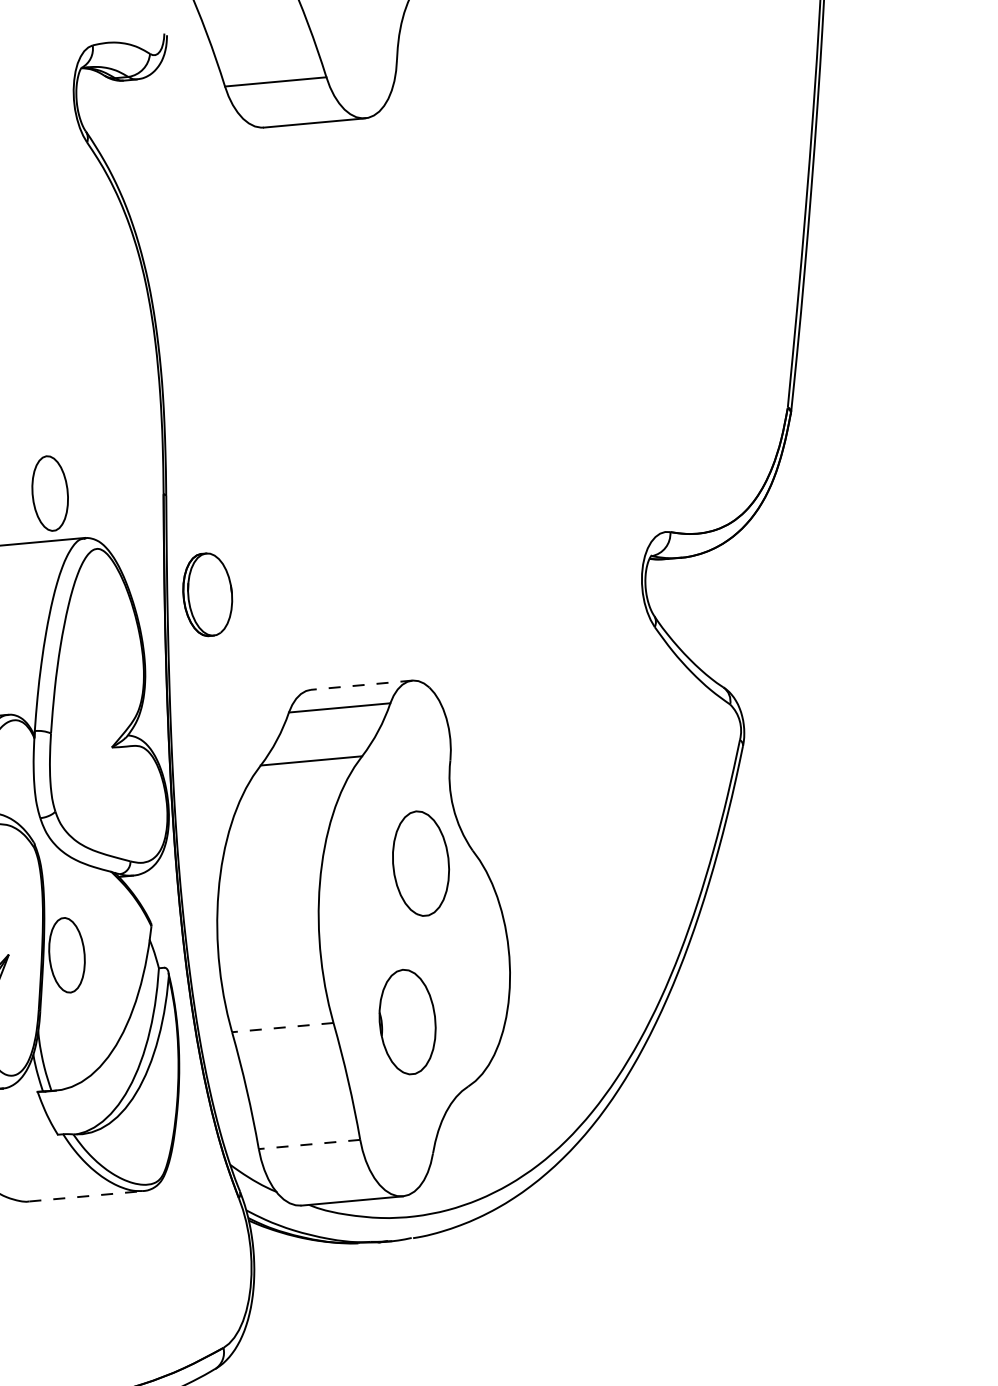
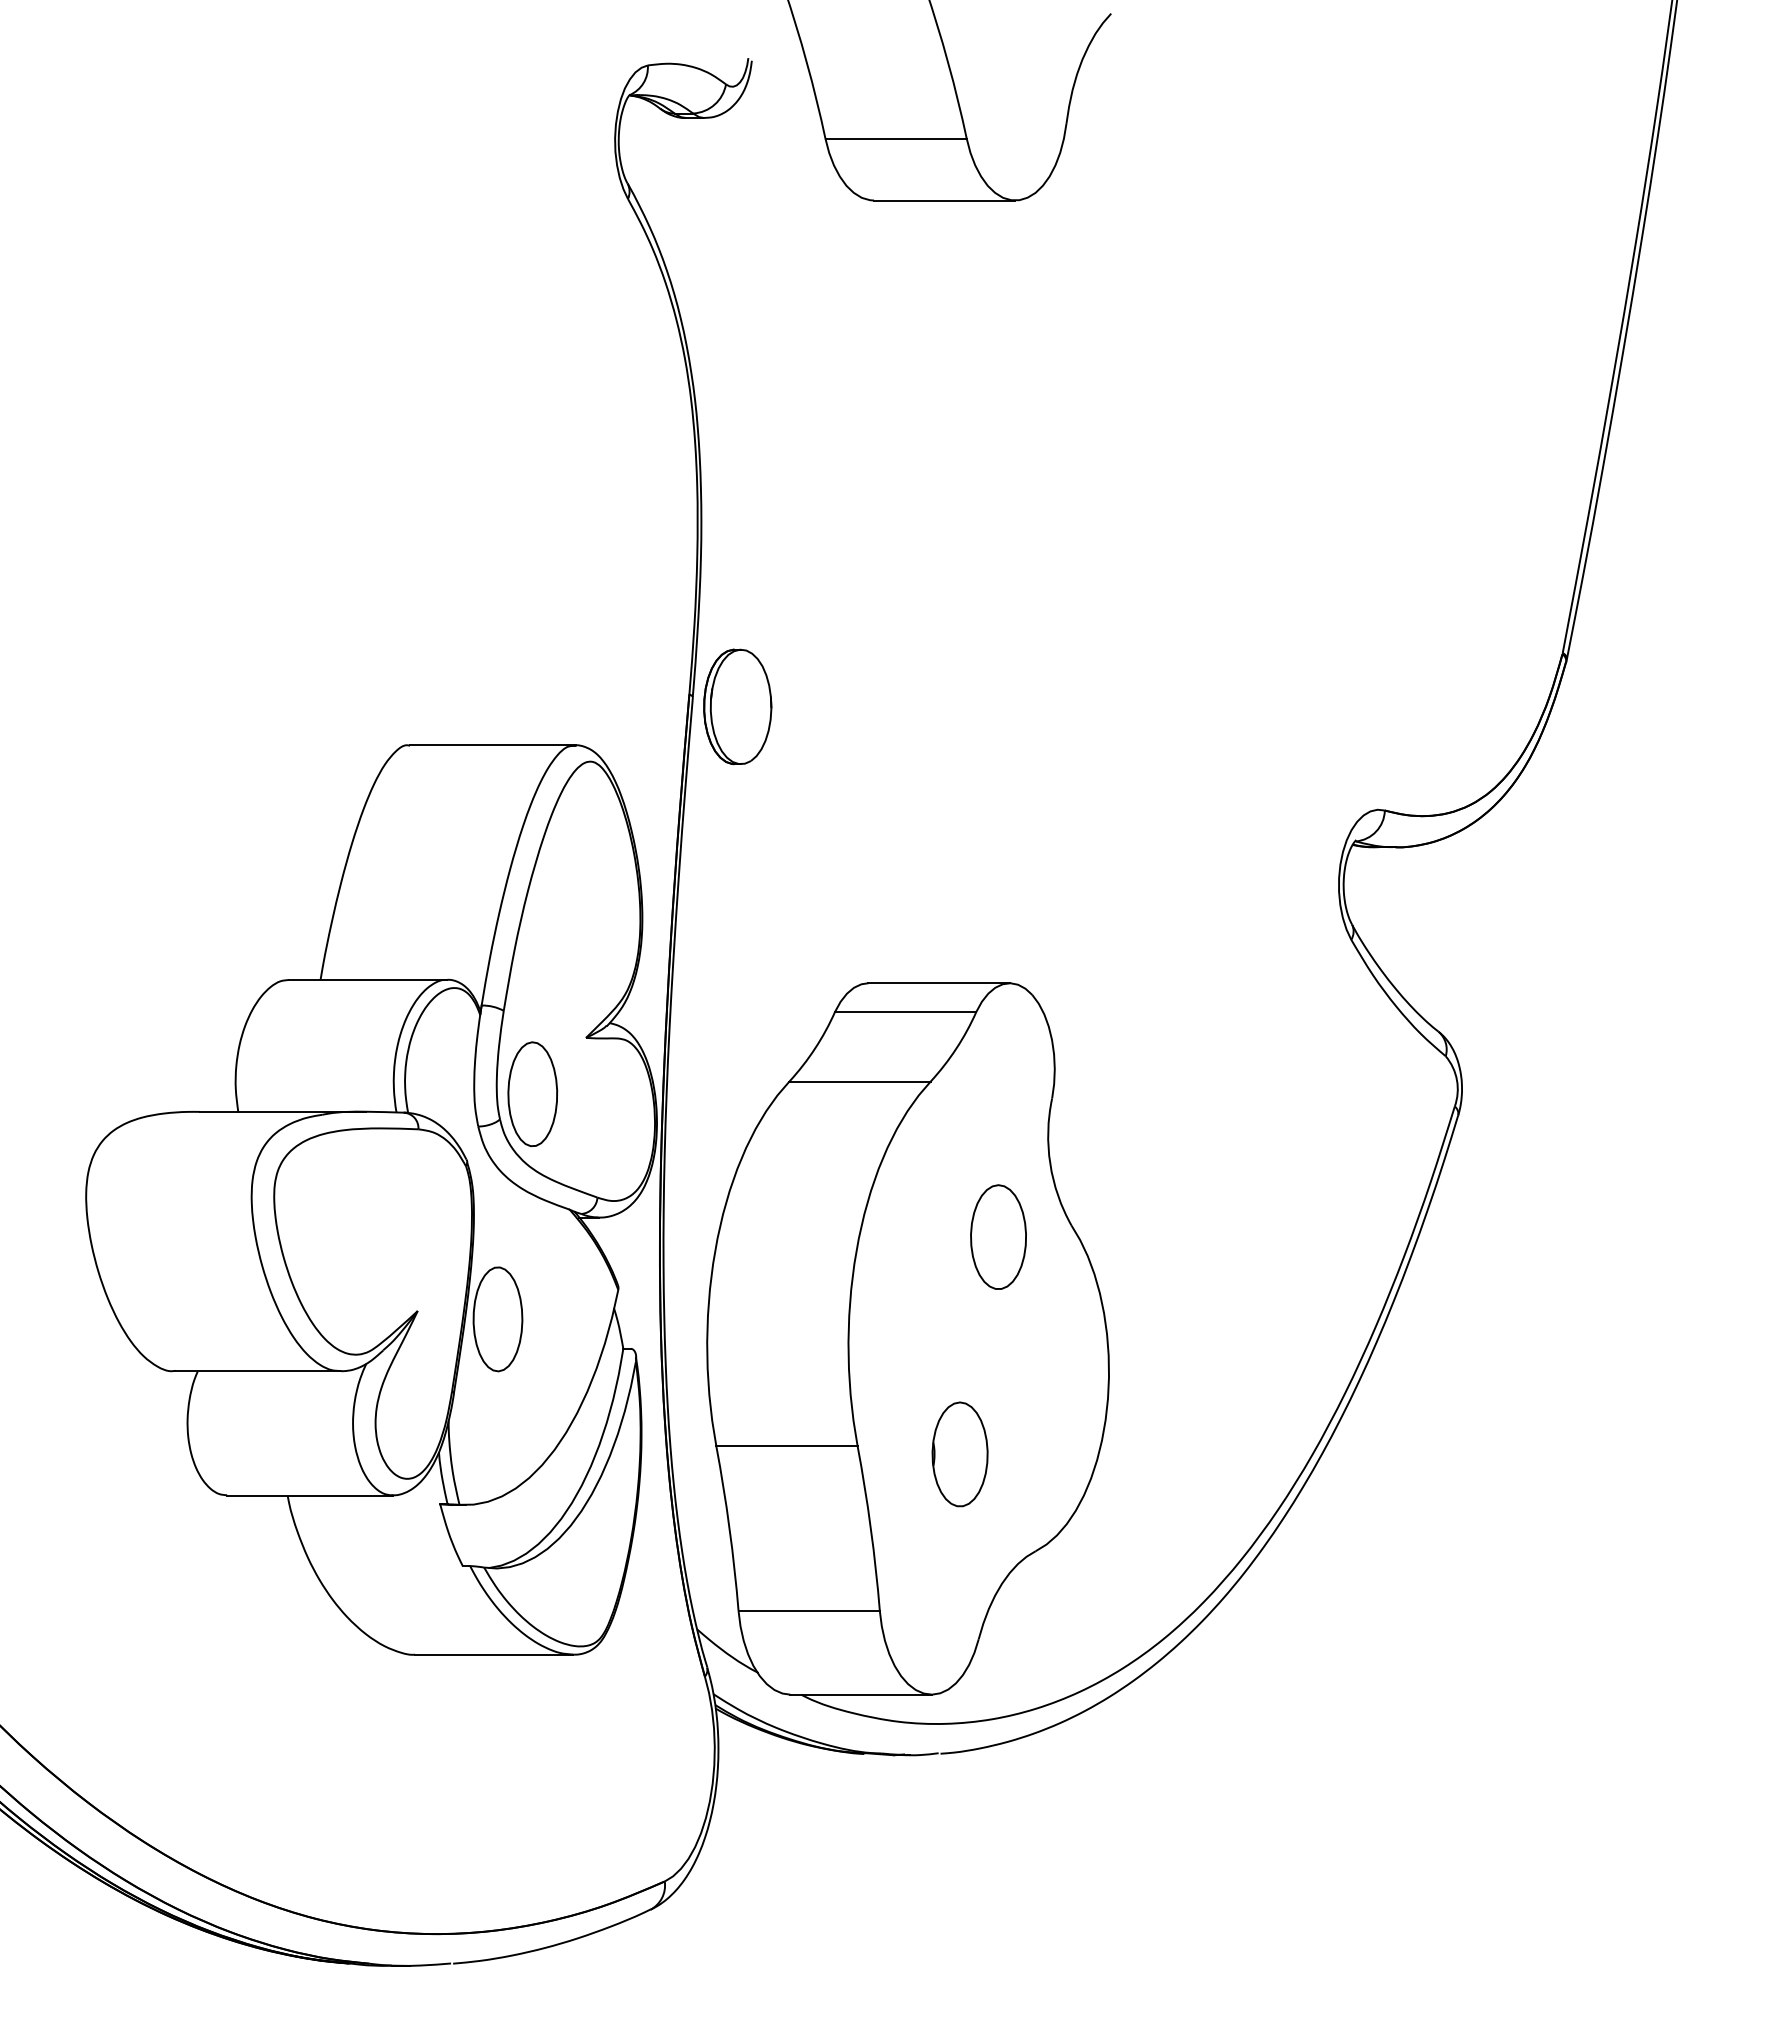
part: (49, 493) -> (532, 1093), moved
part: (207, 594) -> (737, 706), moved
line: (362, 685) -> (939, 983), dashed -> solid
part: (420, 863) -> (998, 1236), size x0.71
part: (407, 1022) -> (959, 1454), size x0.71
line: (283, 1027) -> (787, 1446), dashed -> solid
line: (309, 1144) -> (809, 1611), dashed -> solid
line: (86, 1196) -> (494, 1654), dashed -> solid

